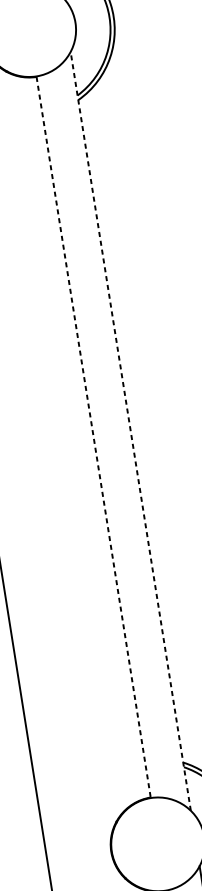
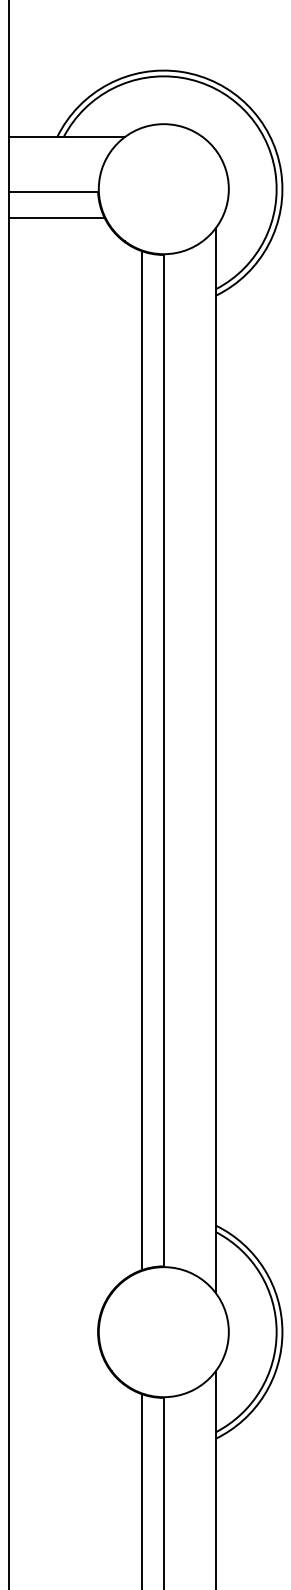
line: (130, 431) -> (215, 760), dashed -> solid
line: (93, 437) -> (163, 760), dashed -> solid
line: (78, 439) -> (142, 760), added

